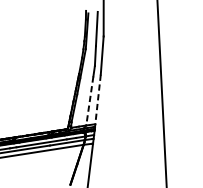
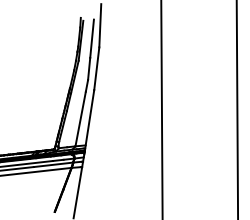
line: (89, 101) -> (80, 119), dashed -> solid
line: (97, 103) -> (89, 122), dashed -> solid

